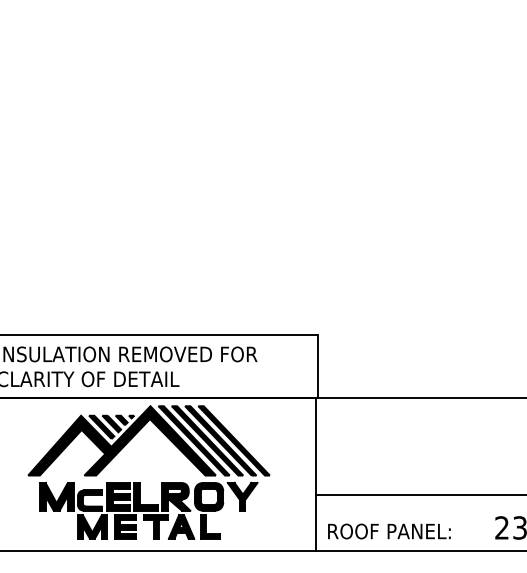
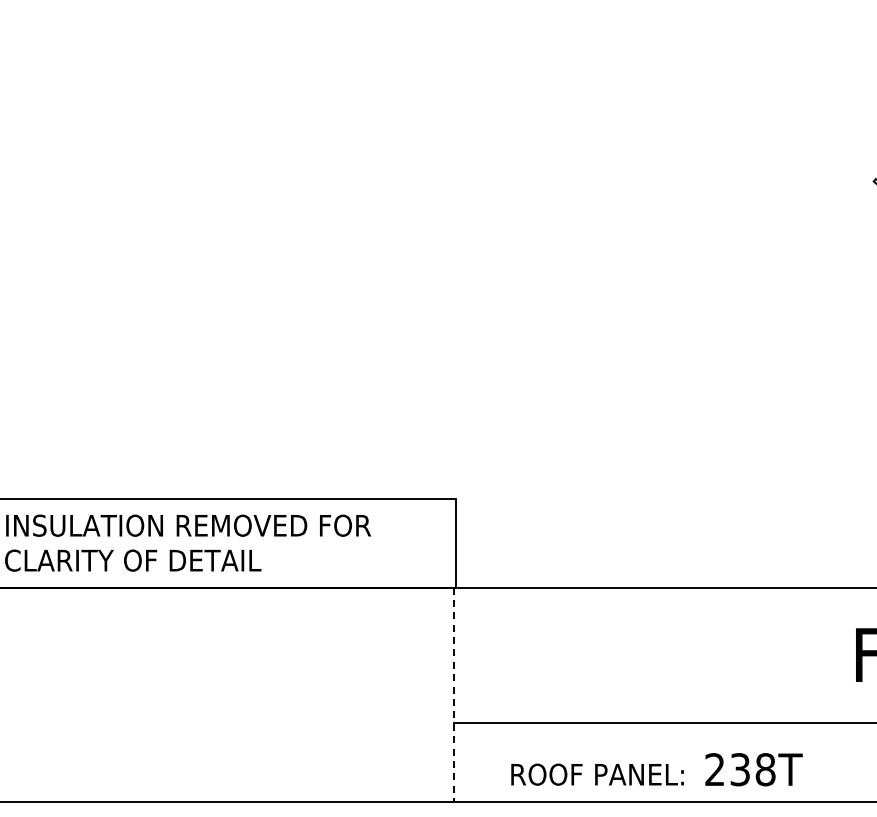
line: (316, 475) -> (453, 695), solid -> dashed
part: (140, 482) -> (206, 705), removed
text: (389, 531) -> (597, 774), moved

